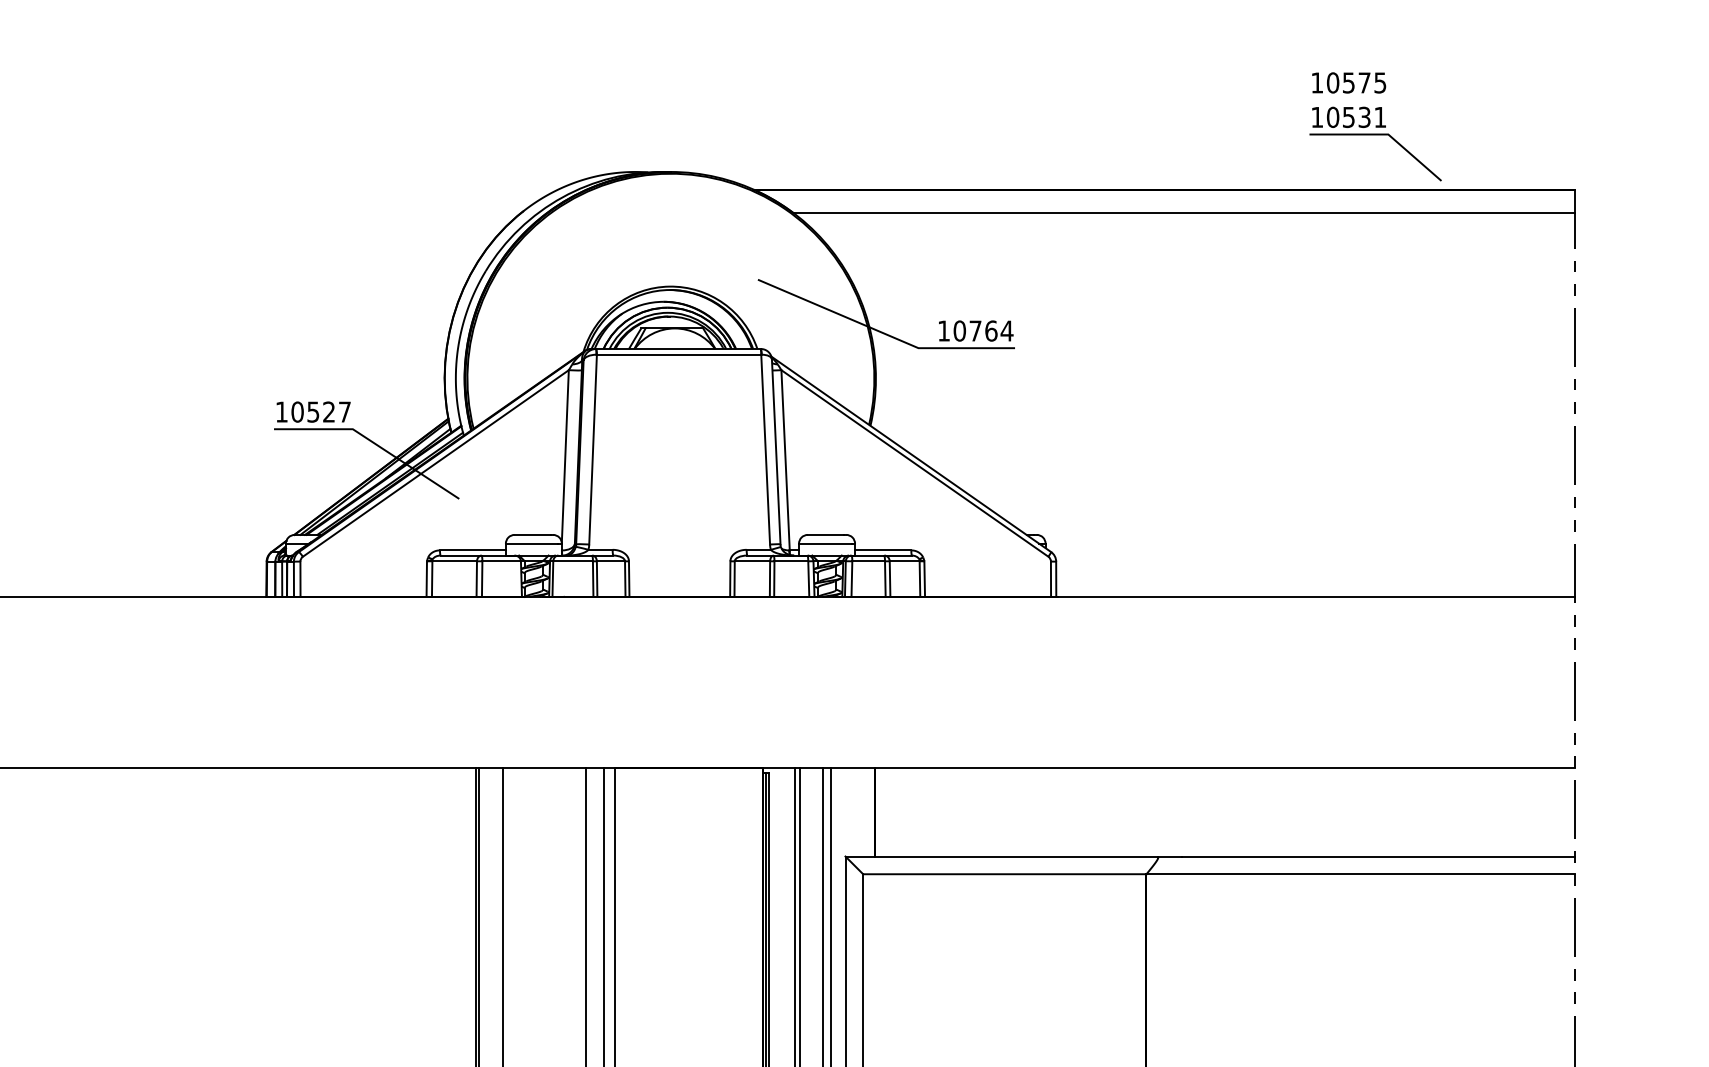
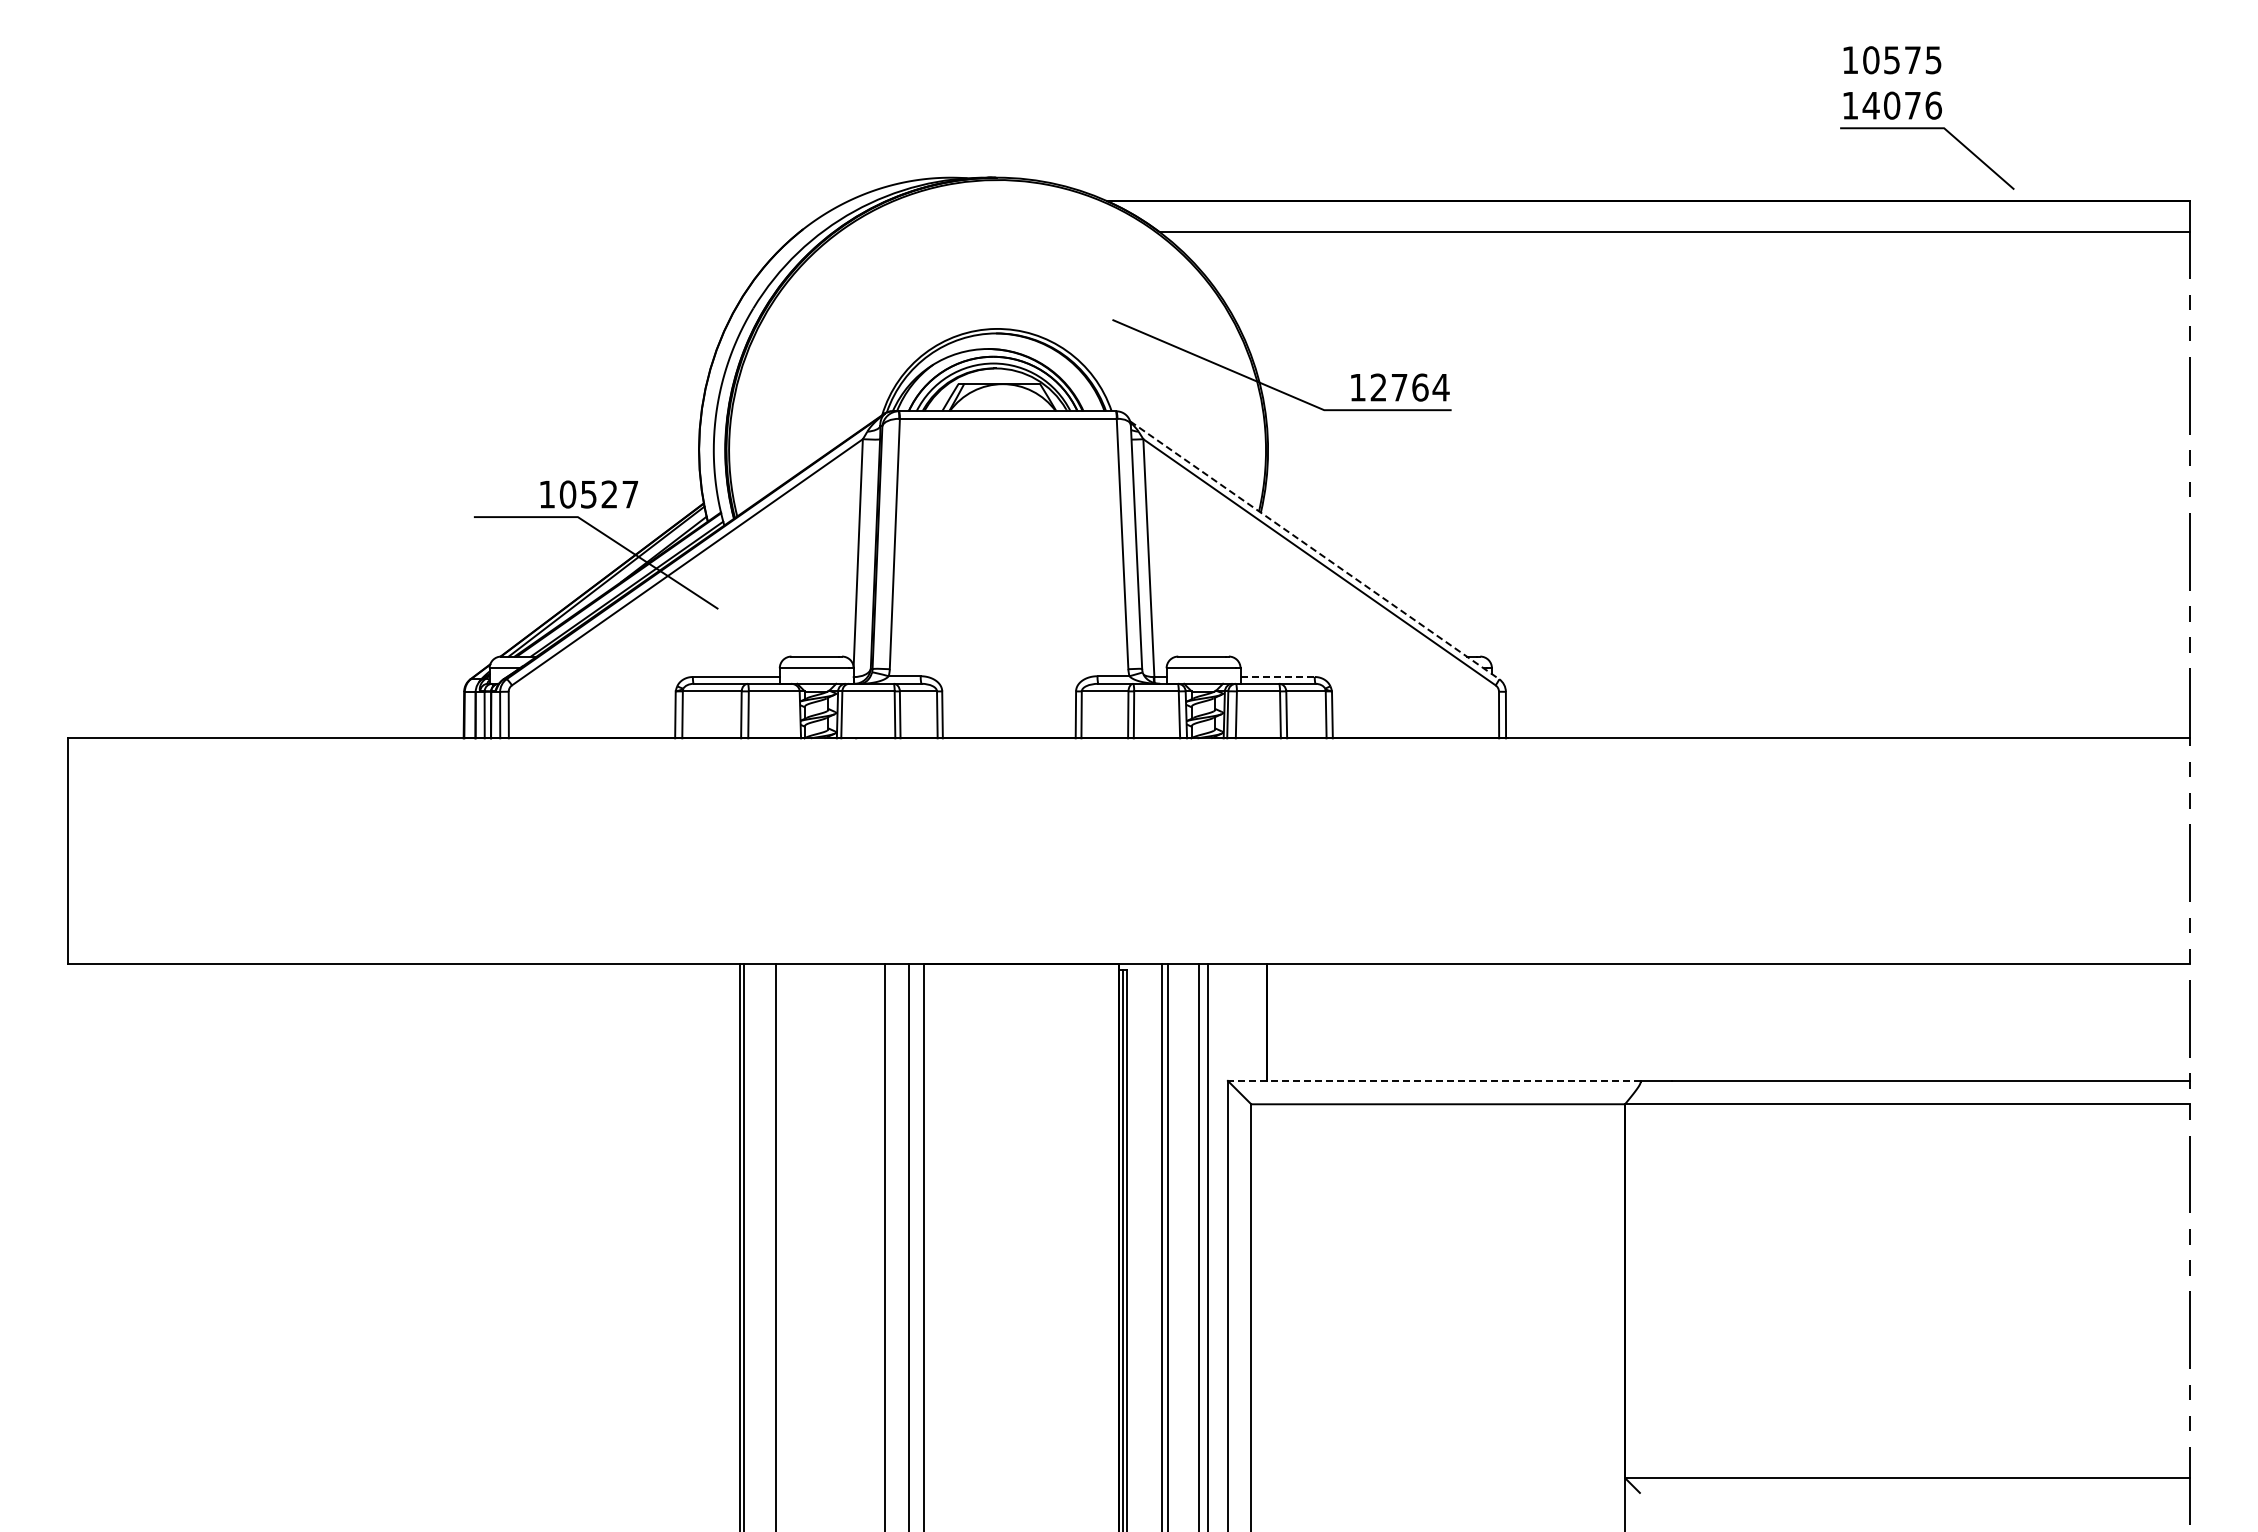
text: (1356, 117) -> (1902, 105), 10531 -> 14076
text: (959, 330) -> (1378, 387), 10764 -> 12764
text: (313, 412) -> (589, 494), moved
line: (911, 454) -> (1315, 550), solid -> dashed
line: (883, 550) -> (1278, 677), solid -> dashed
line: (1001, 856) -> (1433, 1080), solid -> dashed

